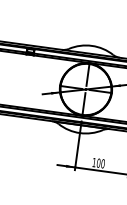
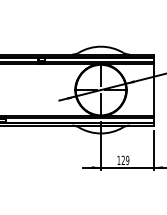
text: (99, 163) -> (124, 160), 100 -> 129

